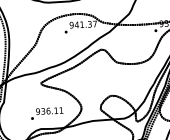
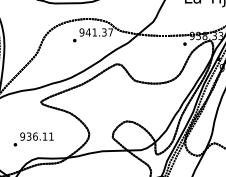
text: (46, 113) -> (33, 139), moved

